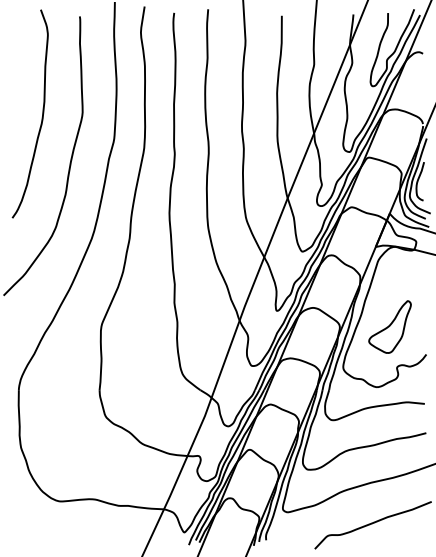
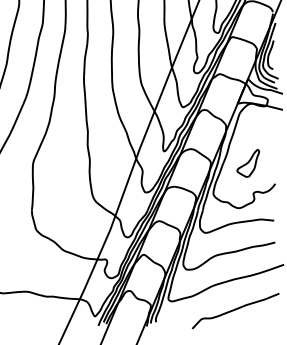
part: (389, 326) -> (247, 162), size x0.7

